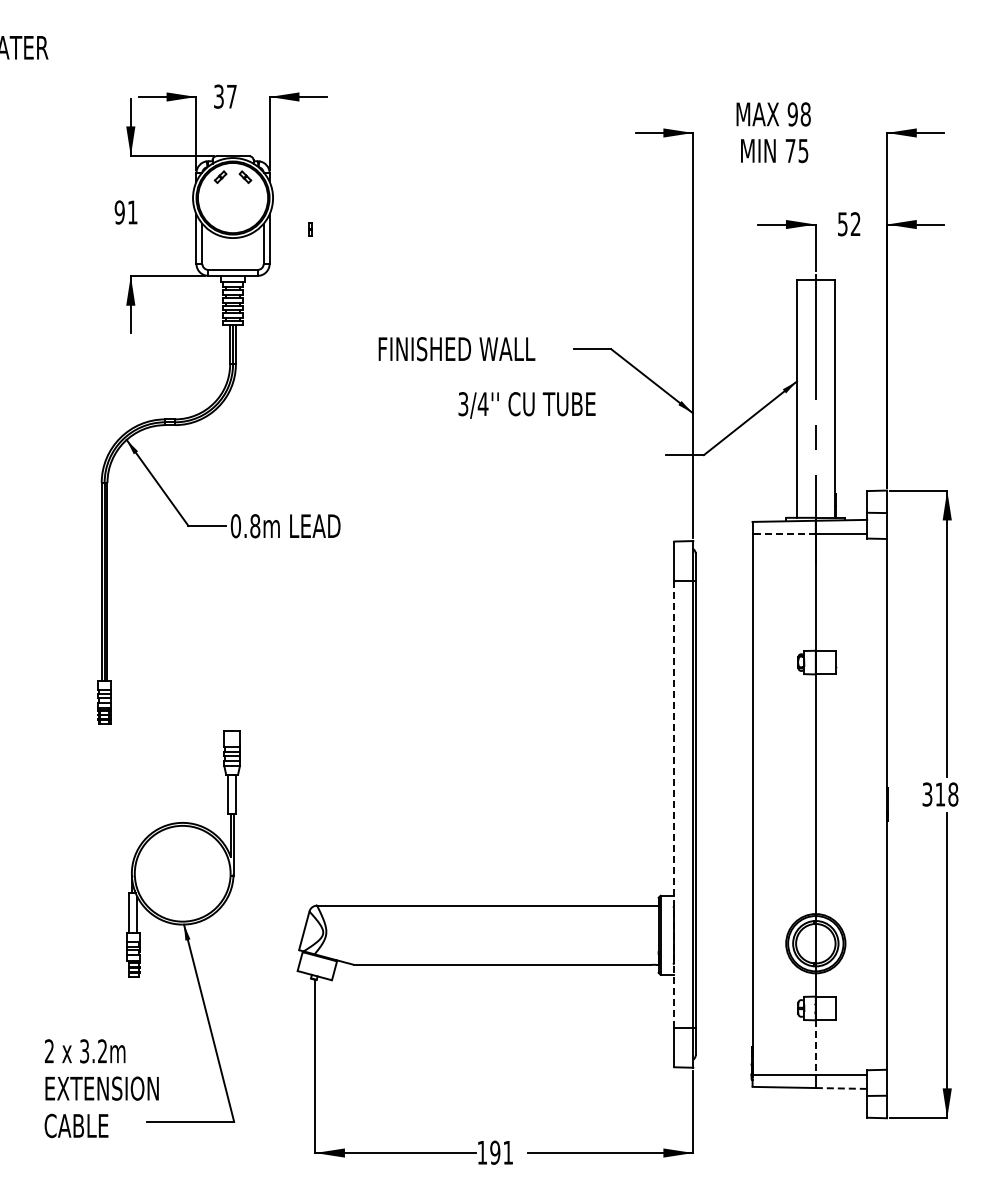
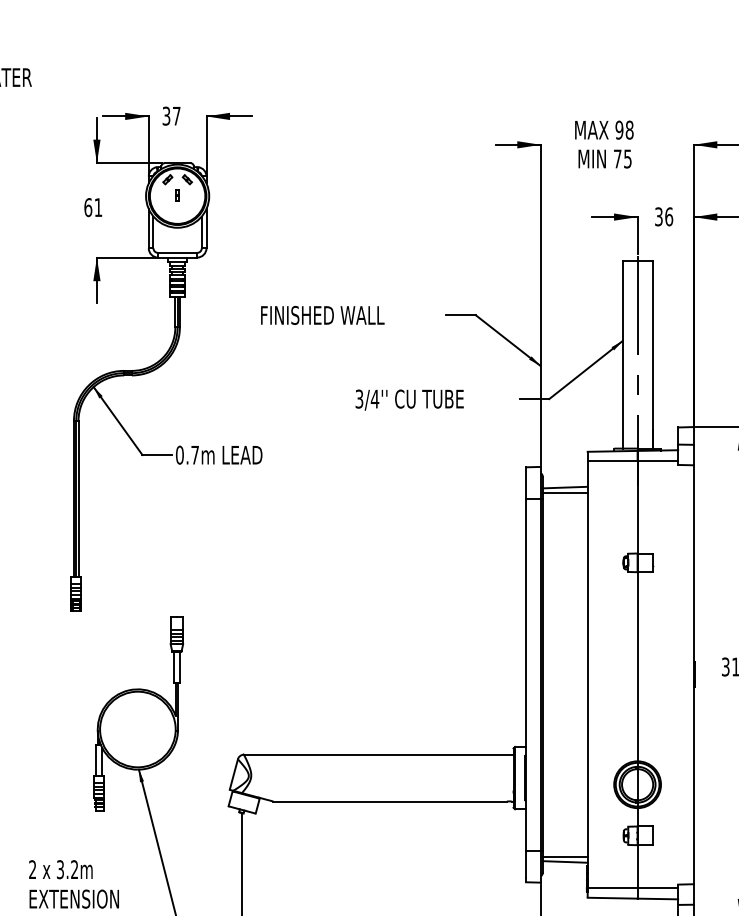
text: (119, 212) -> (88, 207), 91 -> 61
text: (849, 224) -> (664, 217), 52 -> 36
part: (310, 229) -> (177, 195), moved
text: (456, 349) -> (322, 315), moved
text: (526, 405) -> (409, 400), moved
text: (255, 526) -> (195, 455), 0.8m -> 0.7m
line: (784, 533) -> (612, 460), dashed -> solid
line: (723, 567) -> (564, 487), added
line: (723, 574) -> (564, 493), added
line: (674, 804) -> (526, 674), dashed -> solid
line: (723, 1034) -> (564, 856), added
line: (723, 1041) -> (564, 861), added
line: (815, 1048) -> (637, 867), dashed -> solid
line: (841, 1088) -> (657, 899), dashed -> solid

